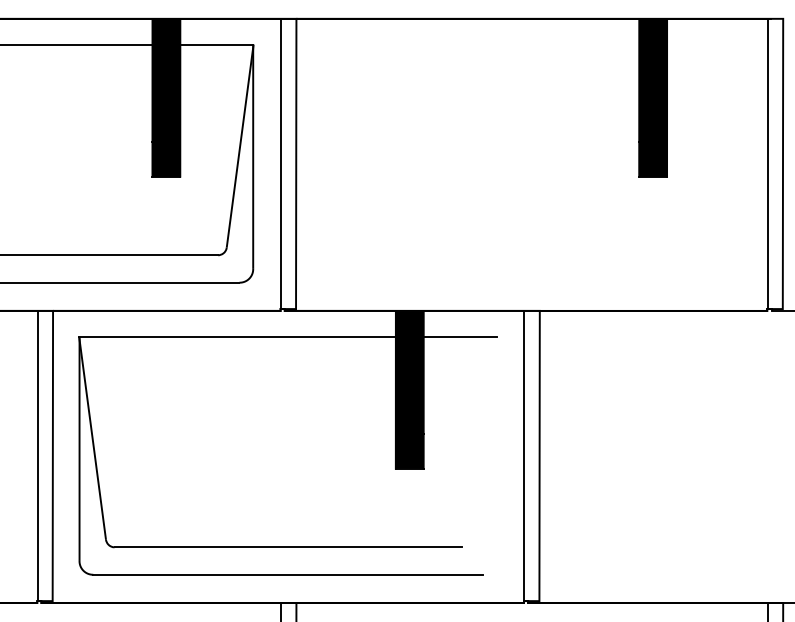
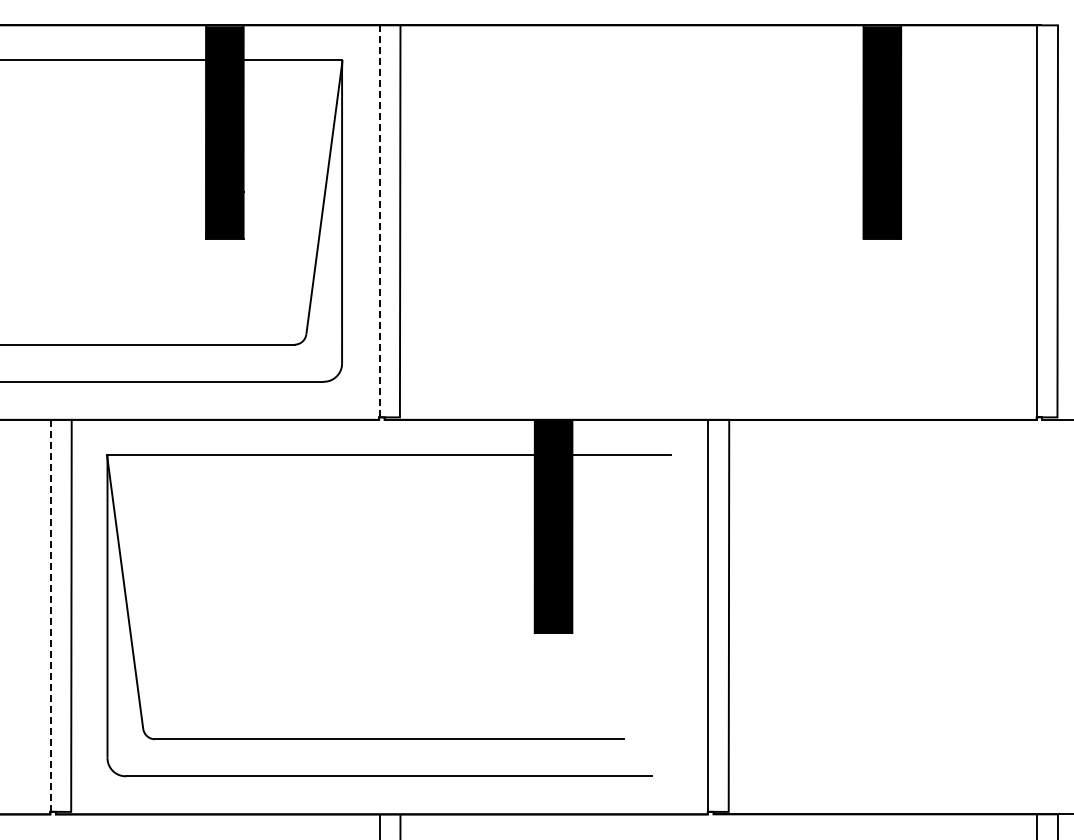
line: (280, 164) -> (379, 221), solid -> dashed
line: (37, 456) -> (50, 616), solid -> dashed

